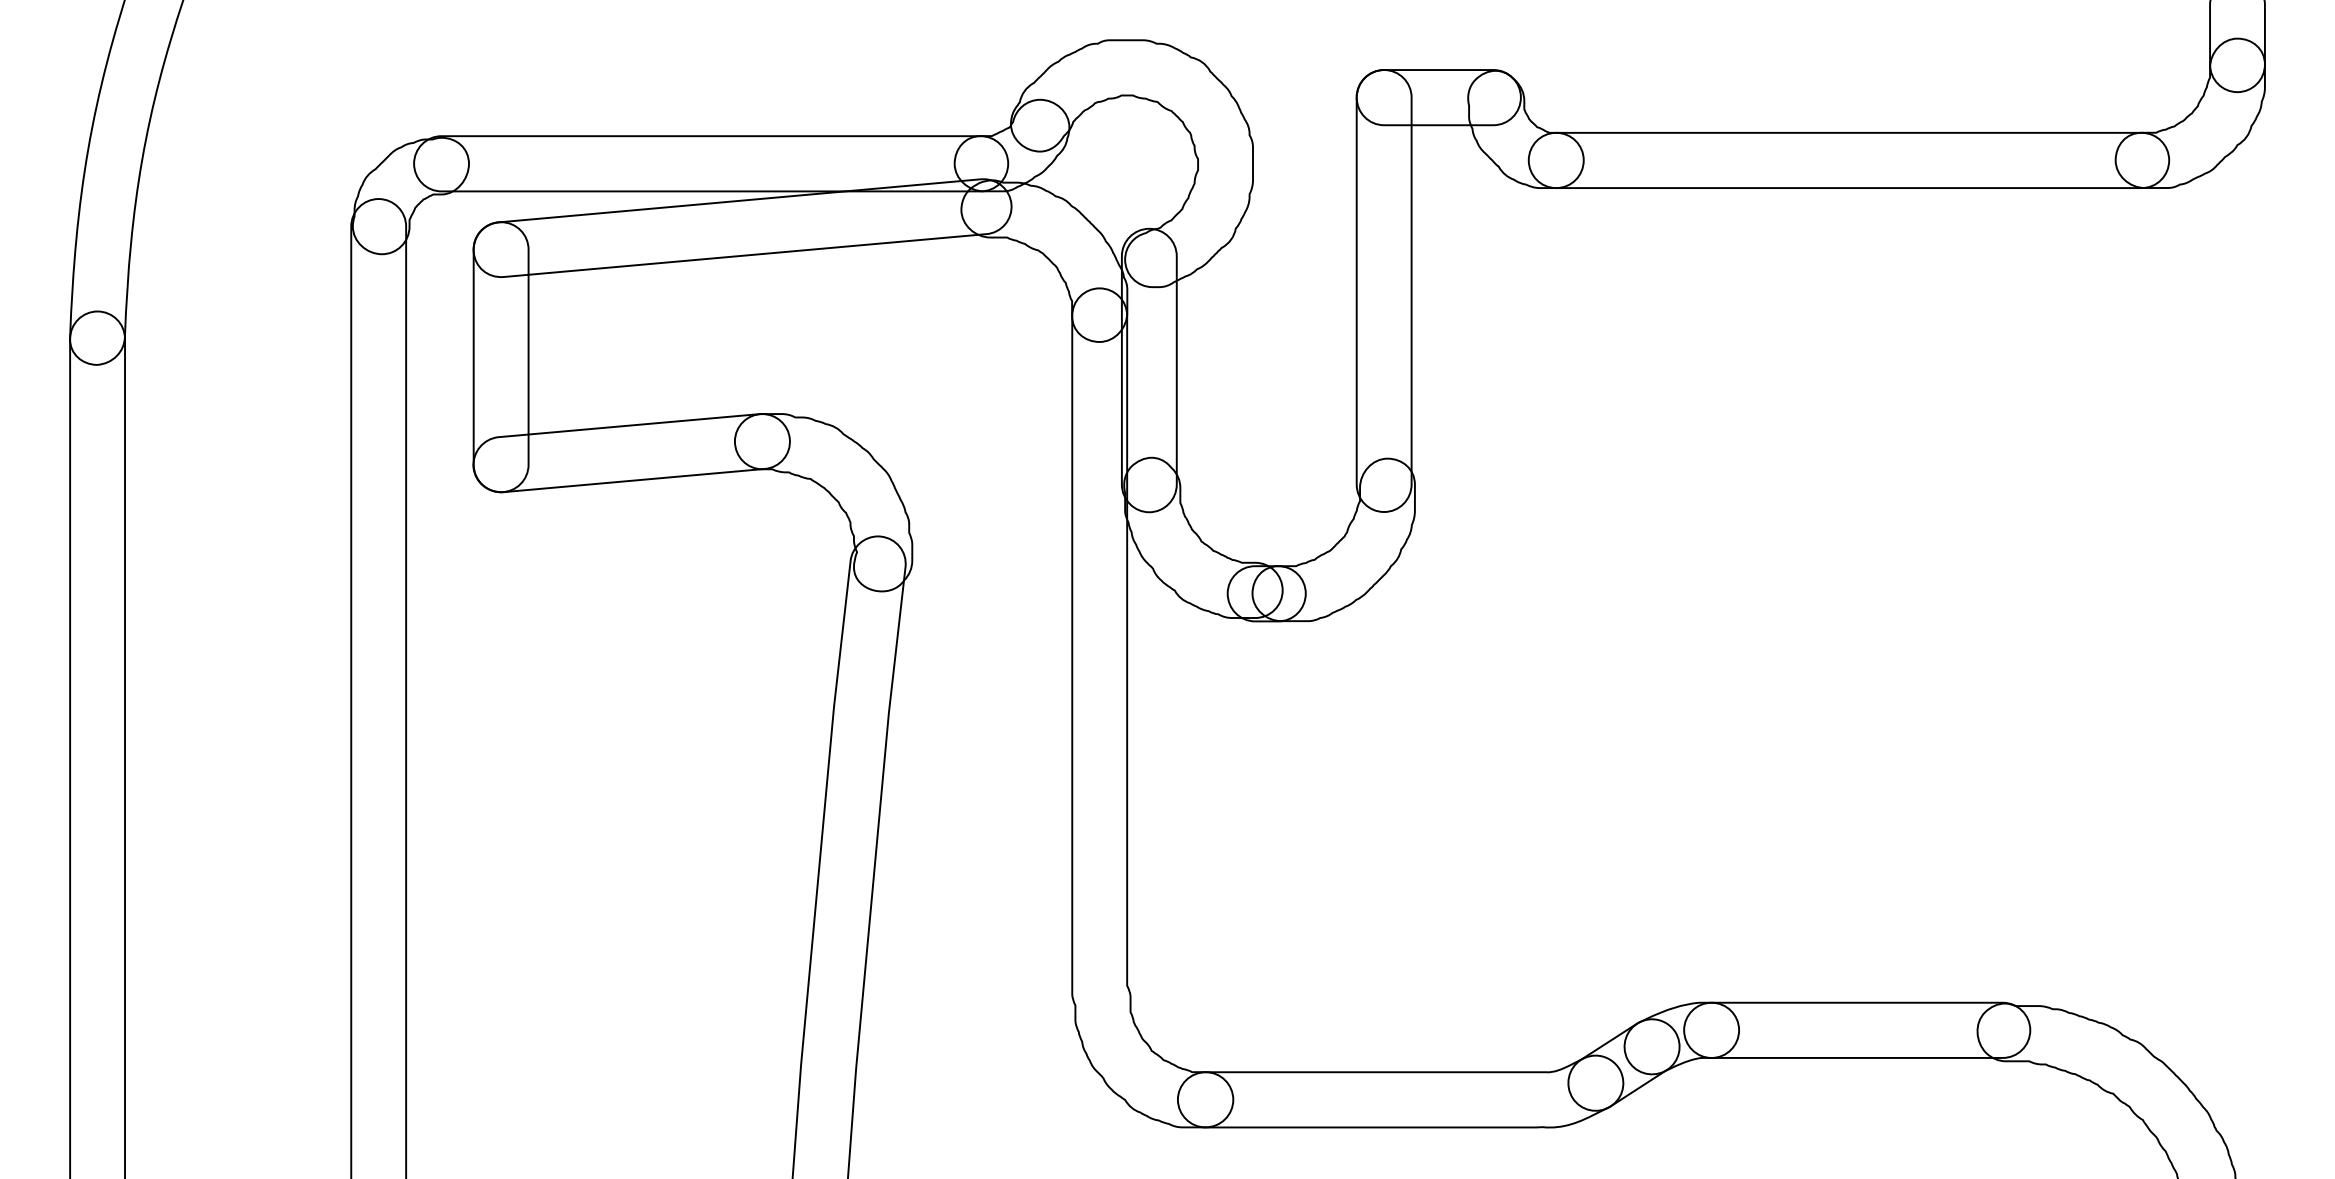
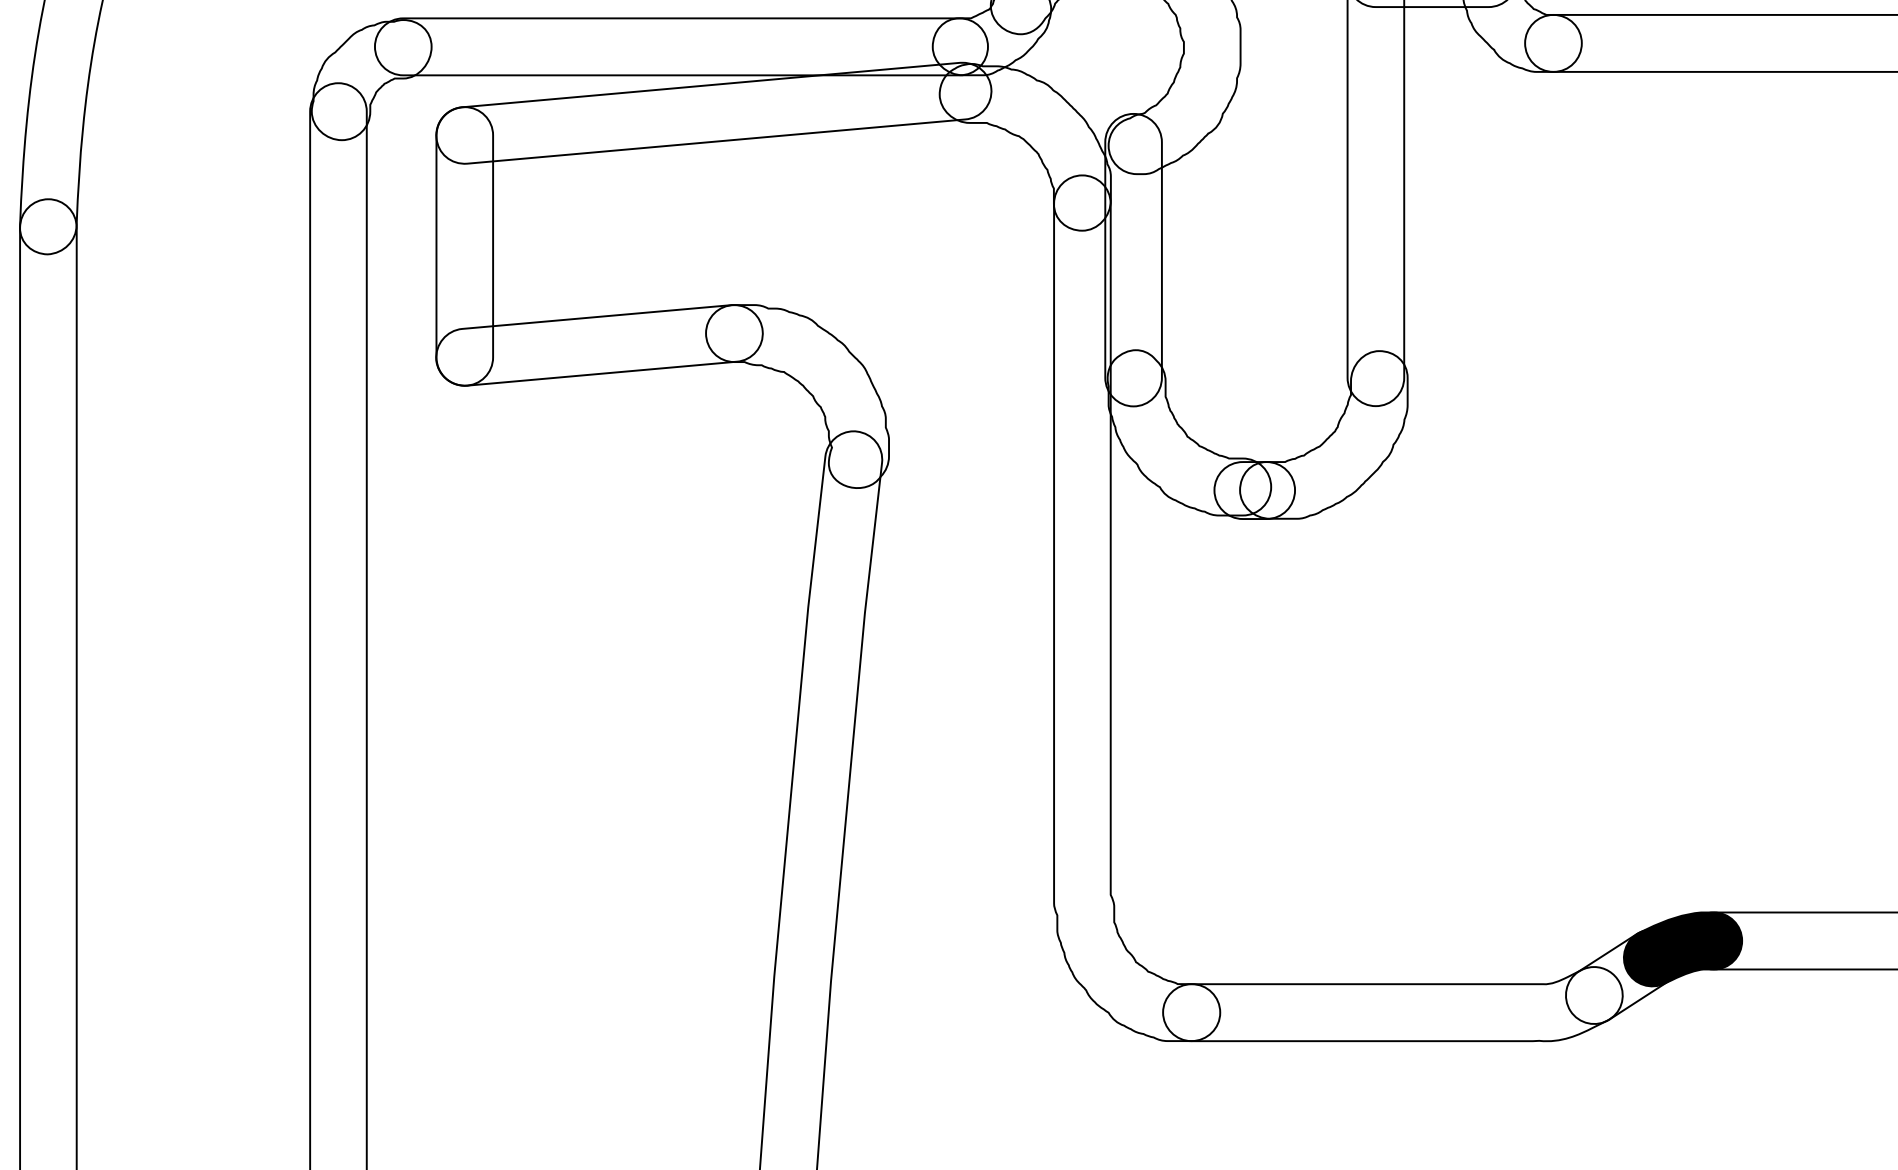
fill: (1681, 1038) -> (1682, 949), added

